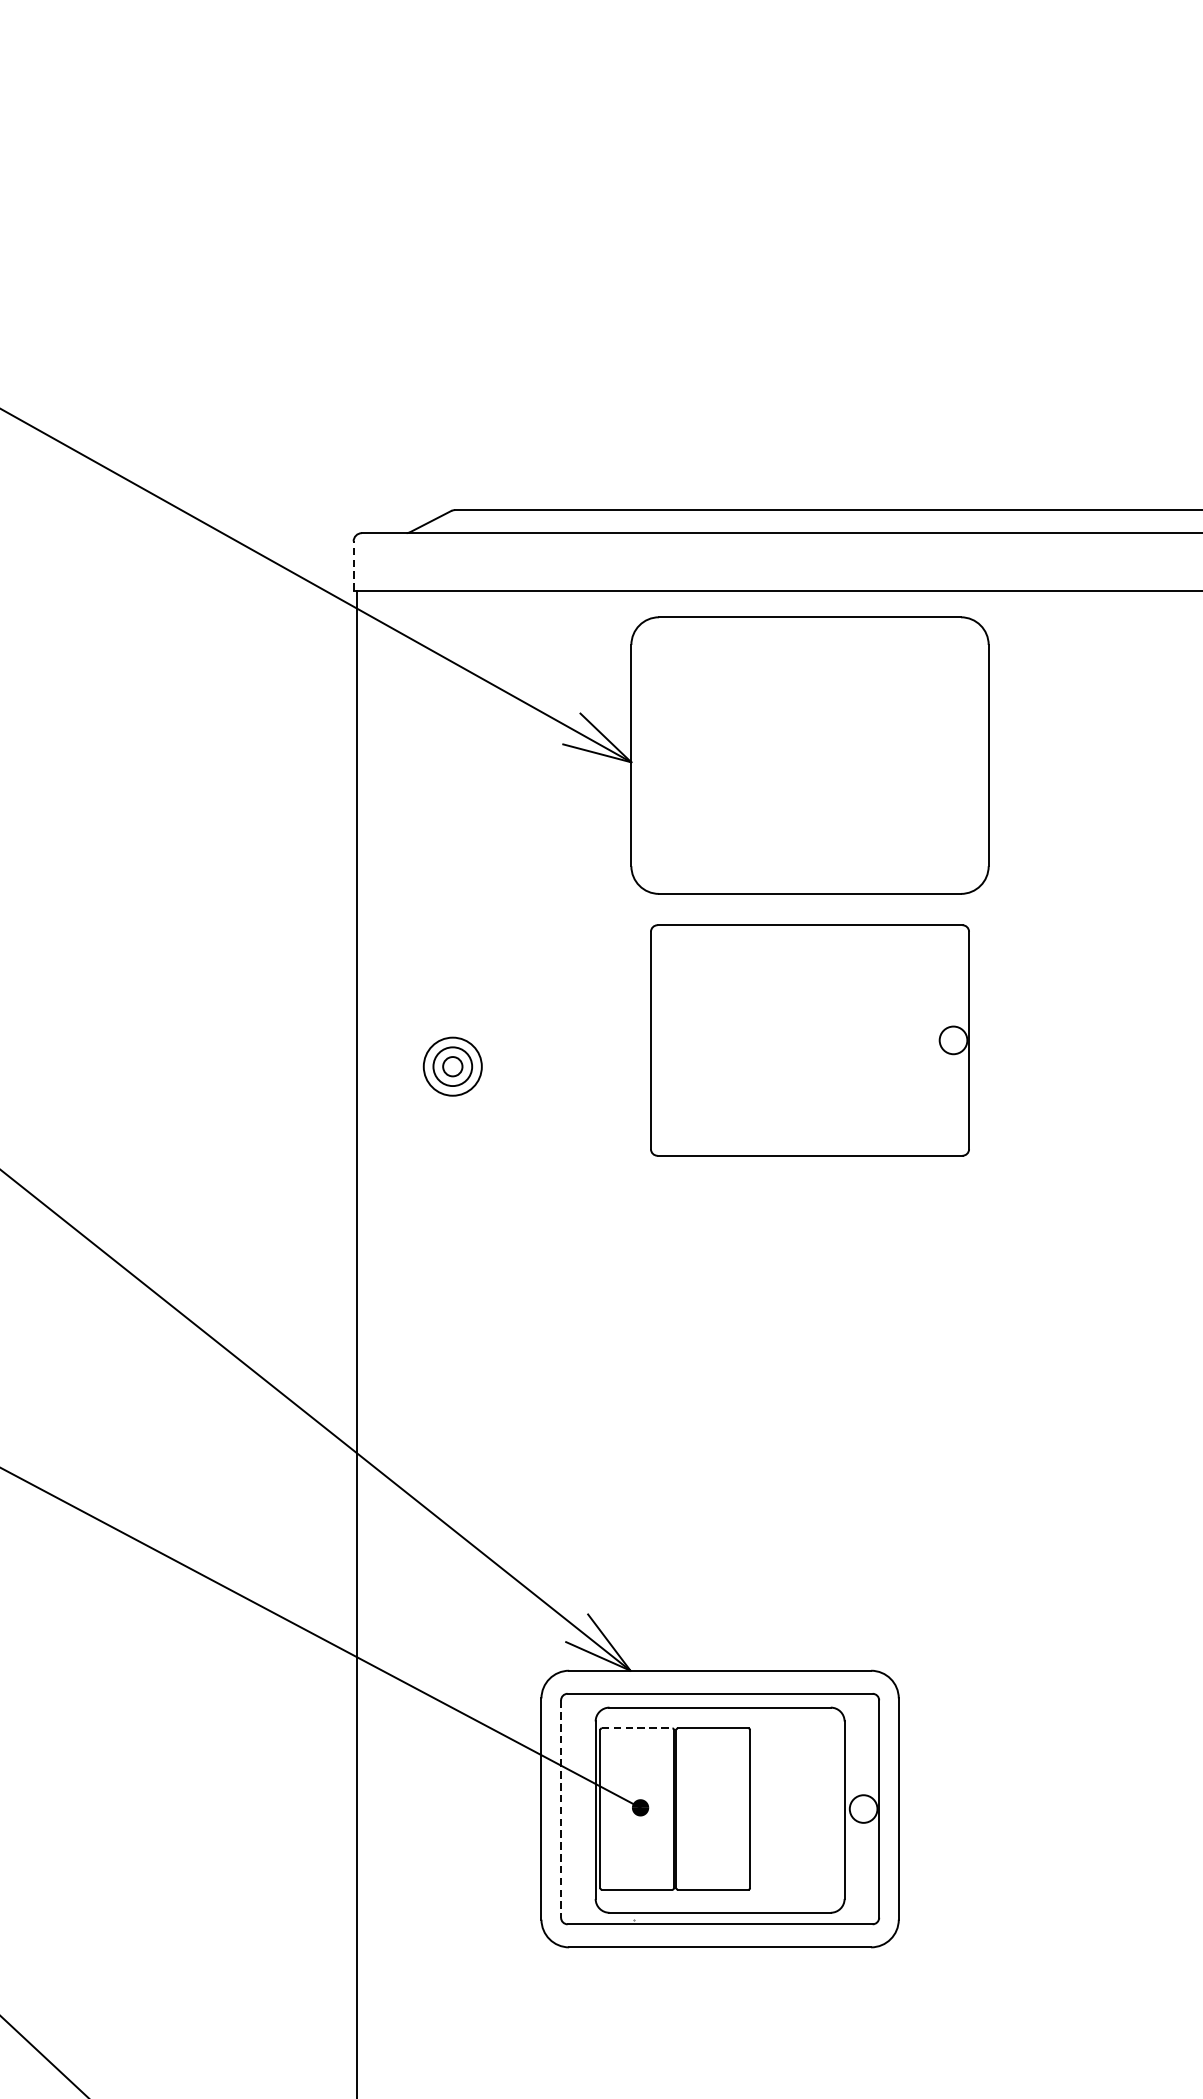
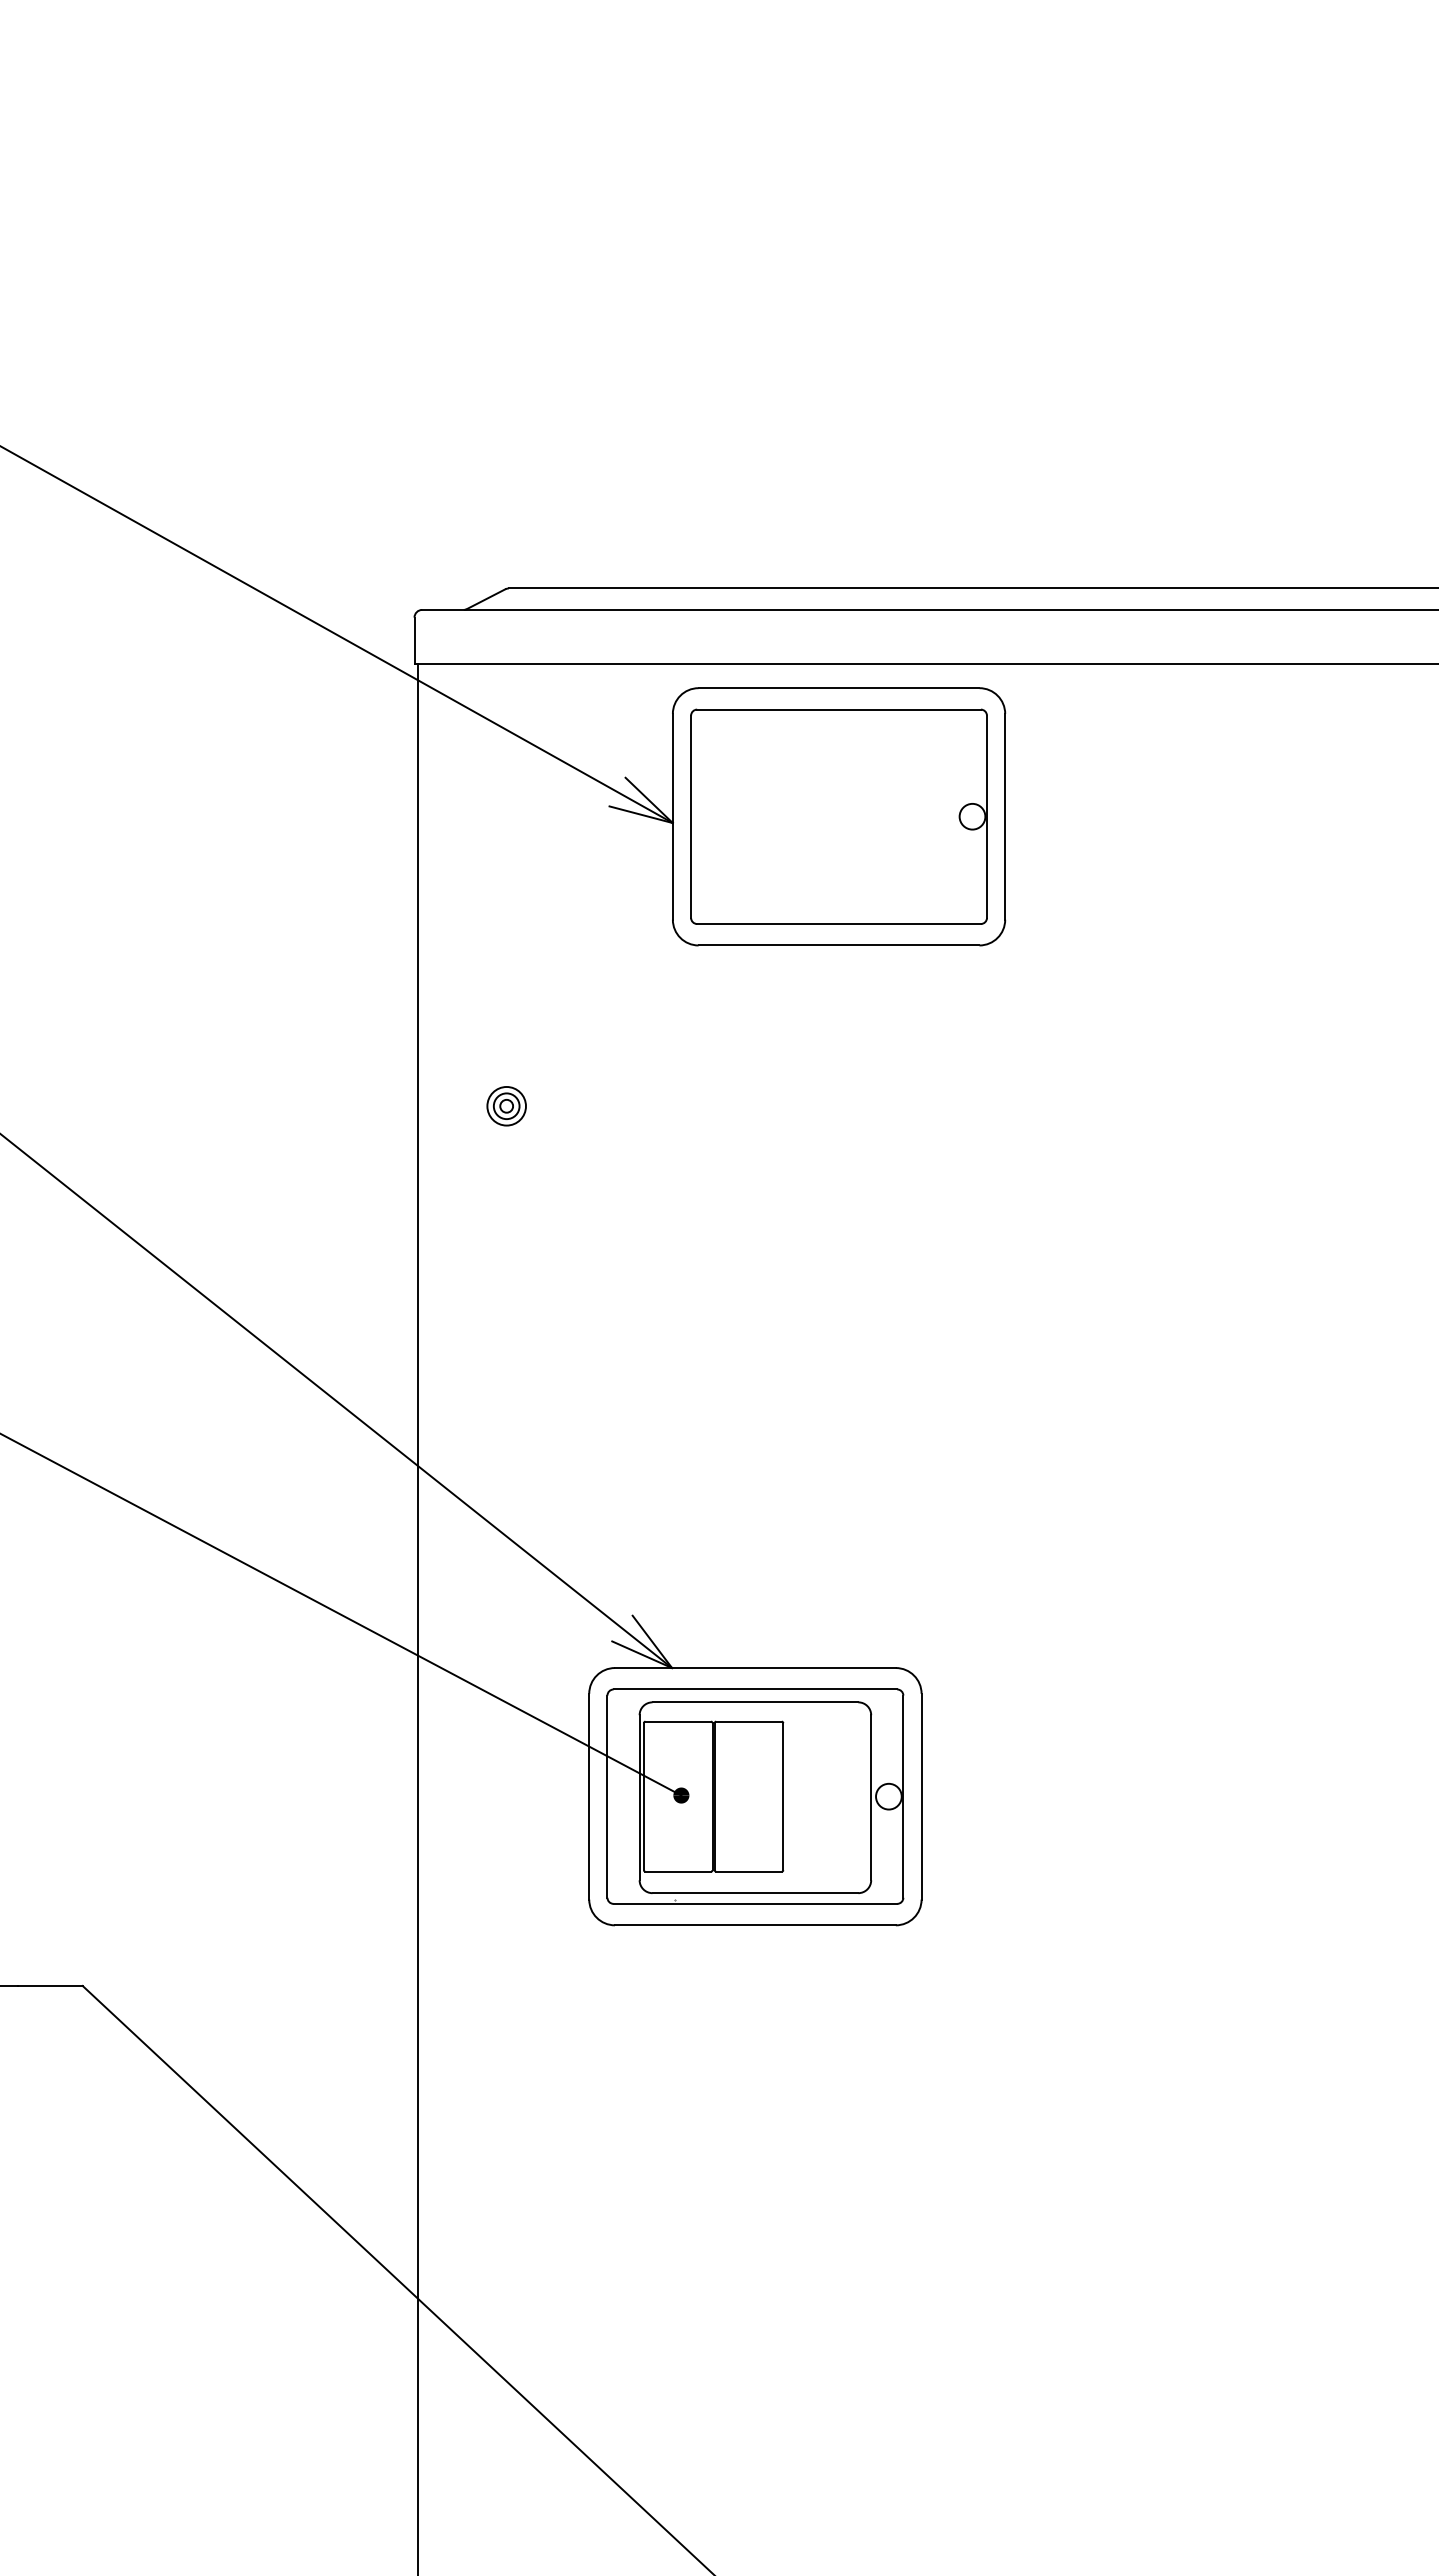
line: (353, 566) -> (414, 640), dashed -> solid
part: (809, 1040) -> (838, 816), moved
part: (452, 1067) -> (506, 1106), size x0.71
line: (637, 1728) -> (678, 1721), dashed -> solid
line: (561, 1809) -> (607, 1797), dashed -> solid

